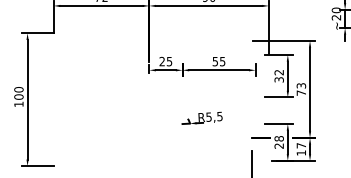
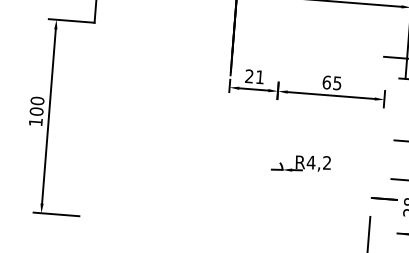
text: (169, 61) -> (260, 77), 25 -> 21
text: (215, 61) -> (327, 82), 55 -> 65
text: (214, 116) -> (319, 162), R5,5 -> R4,2

